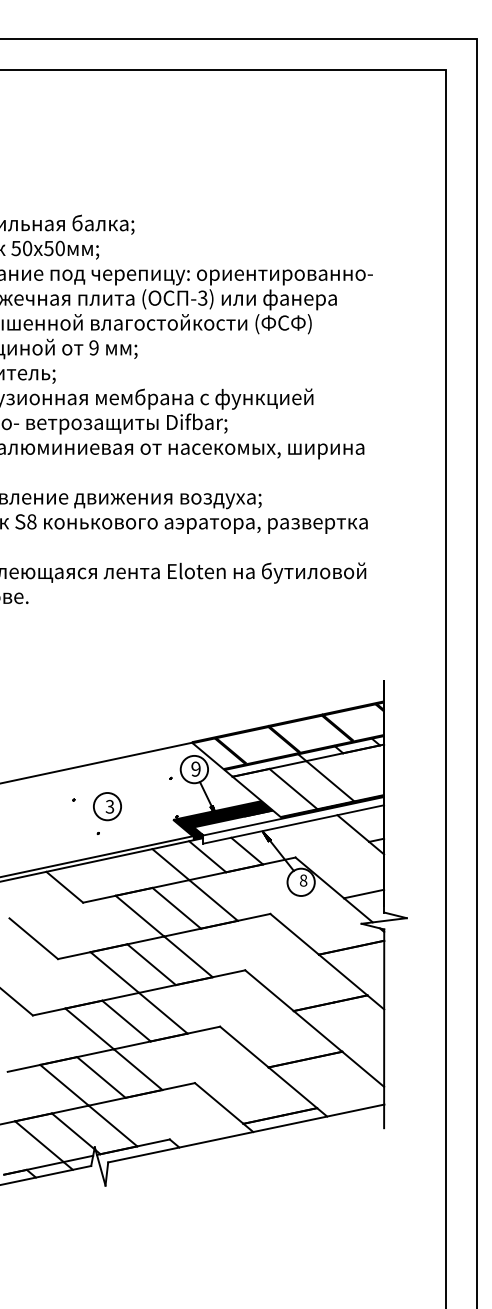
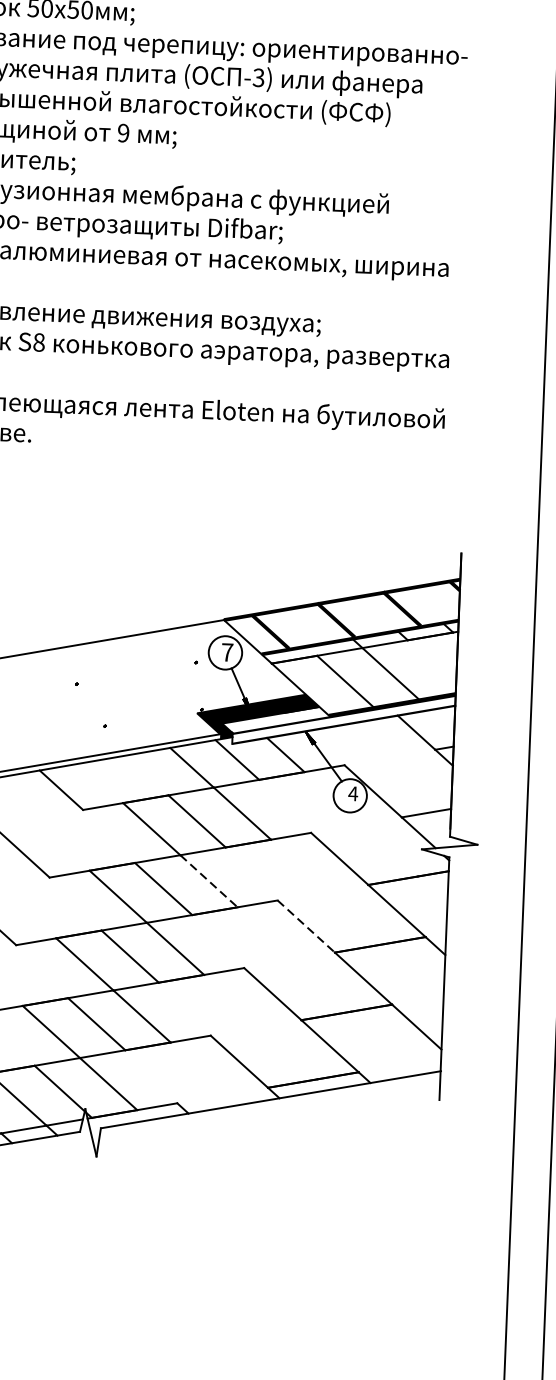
text: (195, 768) -> (226, 651), 9 -> 7
part: (107, 806) -> (117, 693), removed
text: (303, 880) -> (353, 793), 8 -> 4
line: (188, 956) -> (209, 880), solid -> dashed
line: (269, 990) -> (306, 926), solid -> dashed

